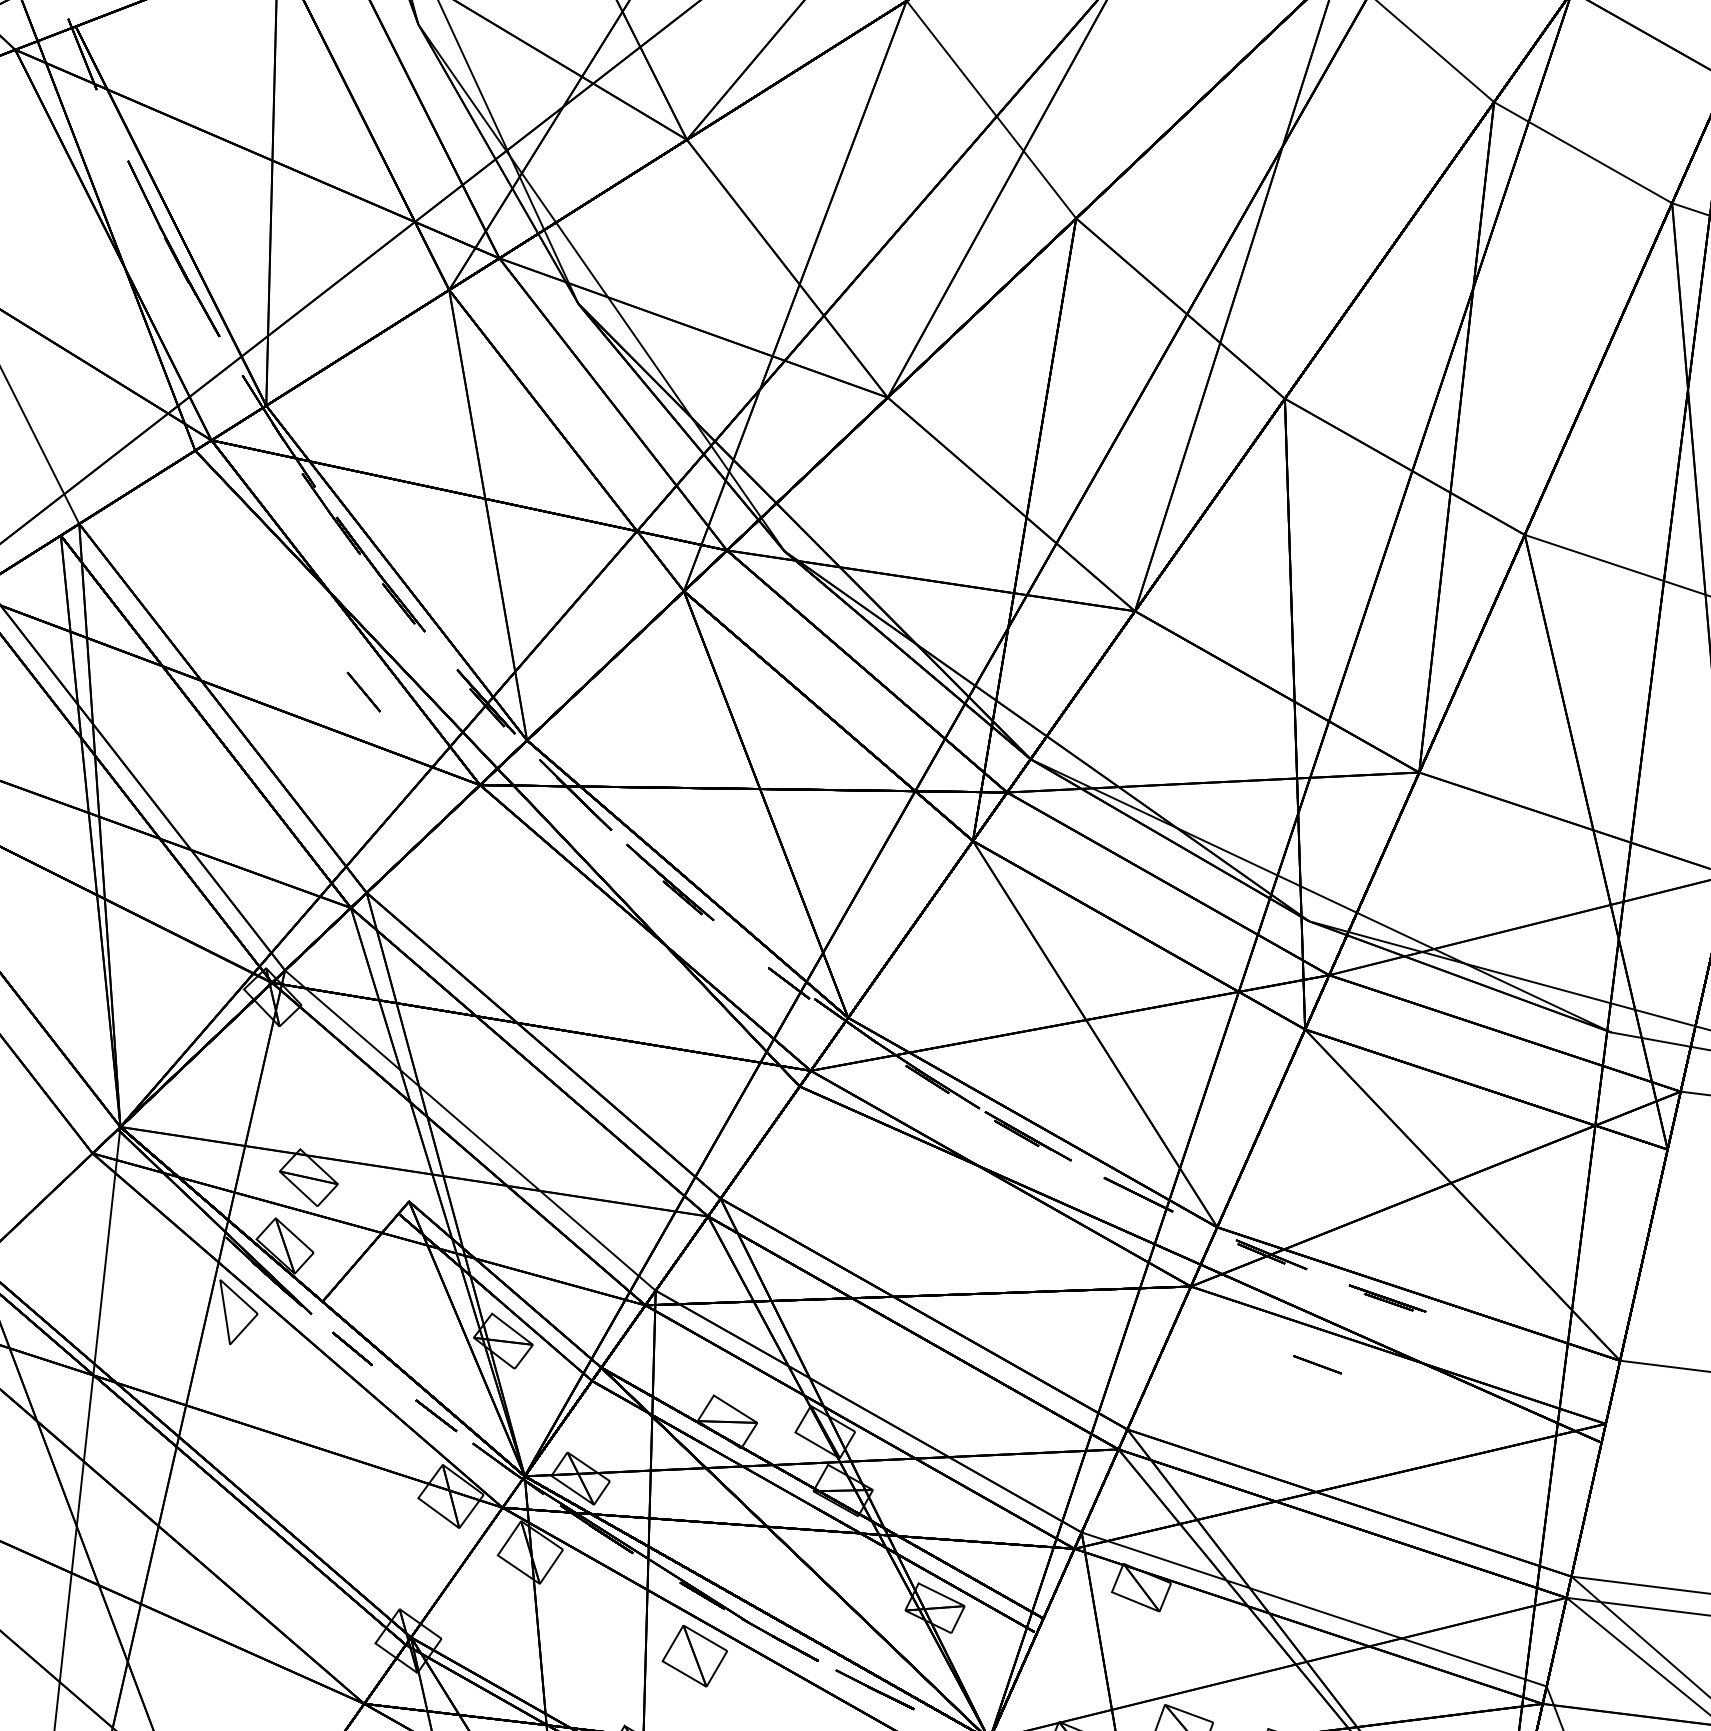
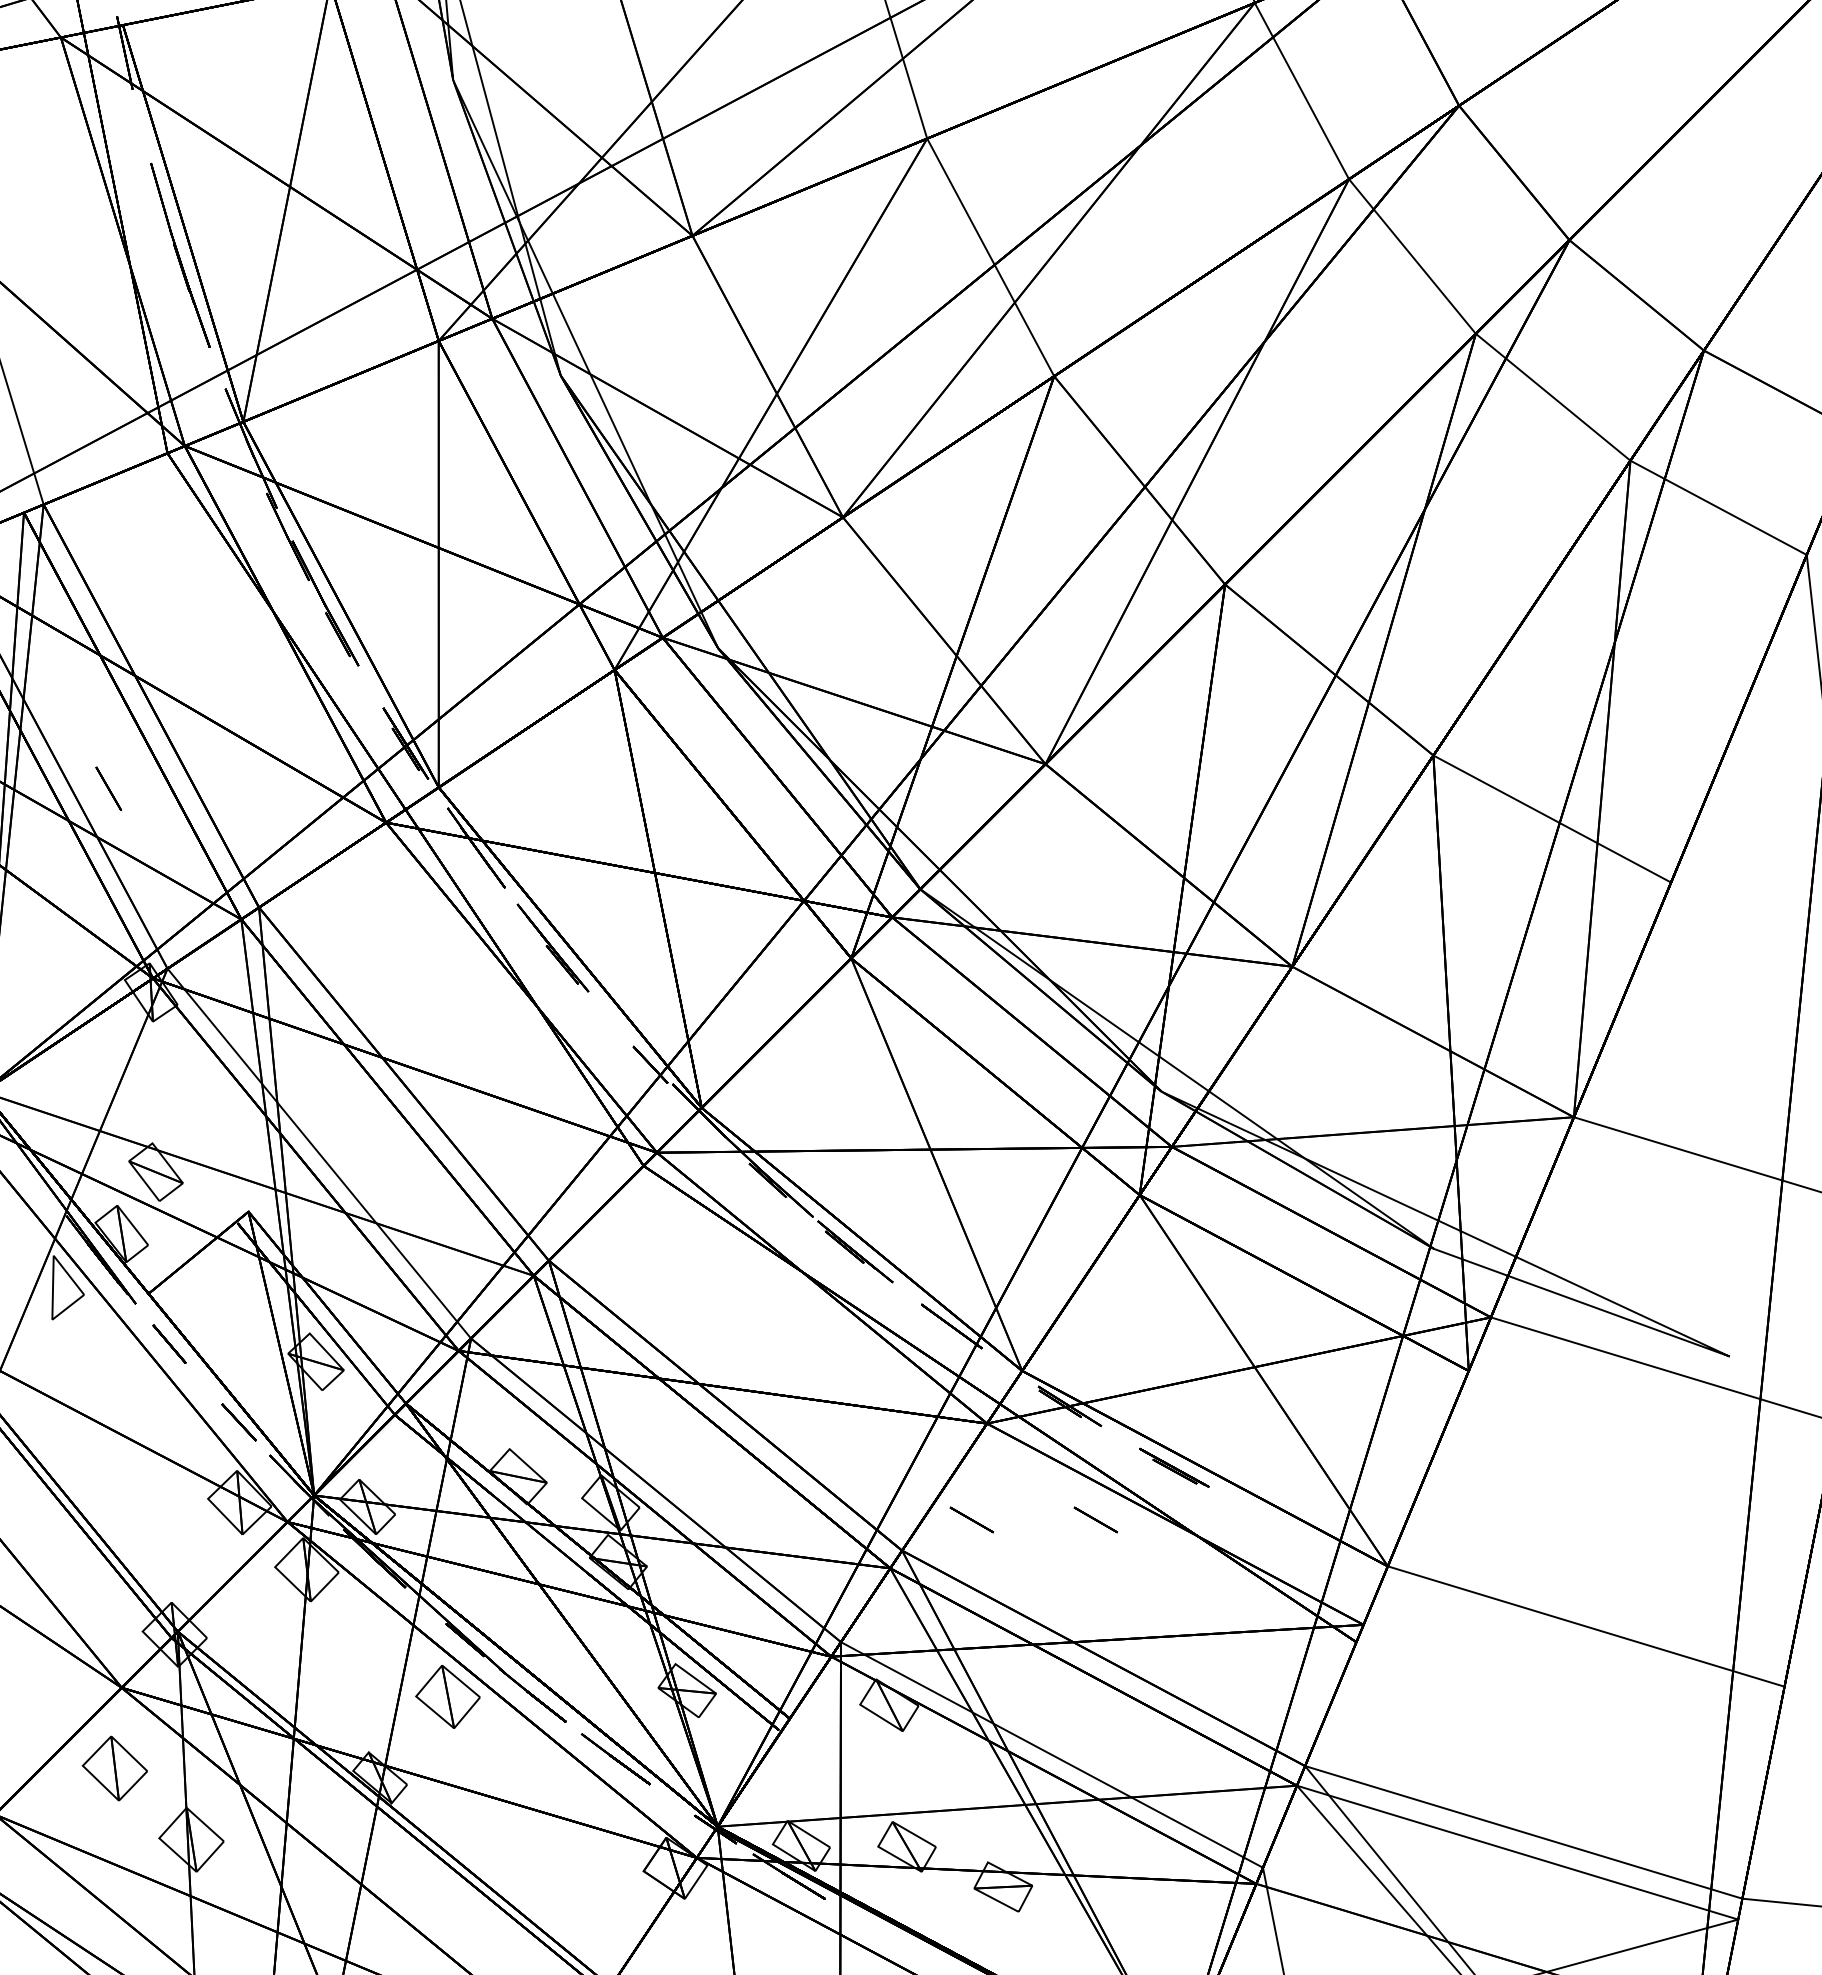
line: (363, 691) -> (108, 788), moved
line: (1191, 1386) -> (971, 1519), added

